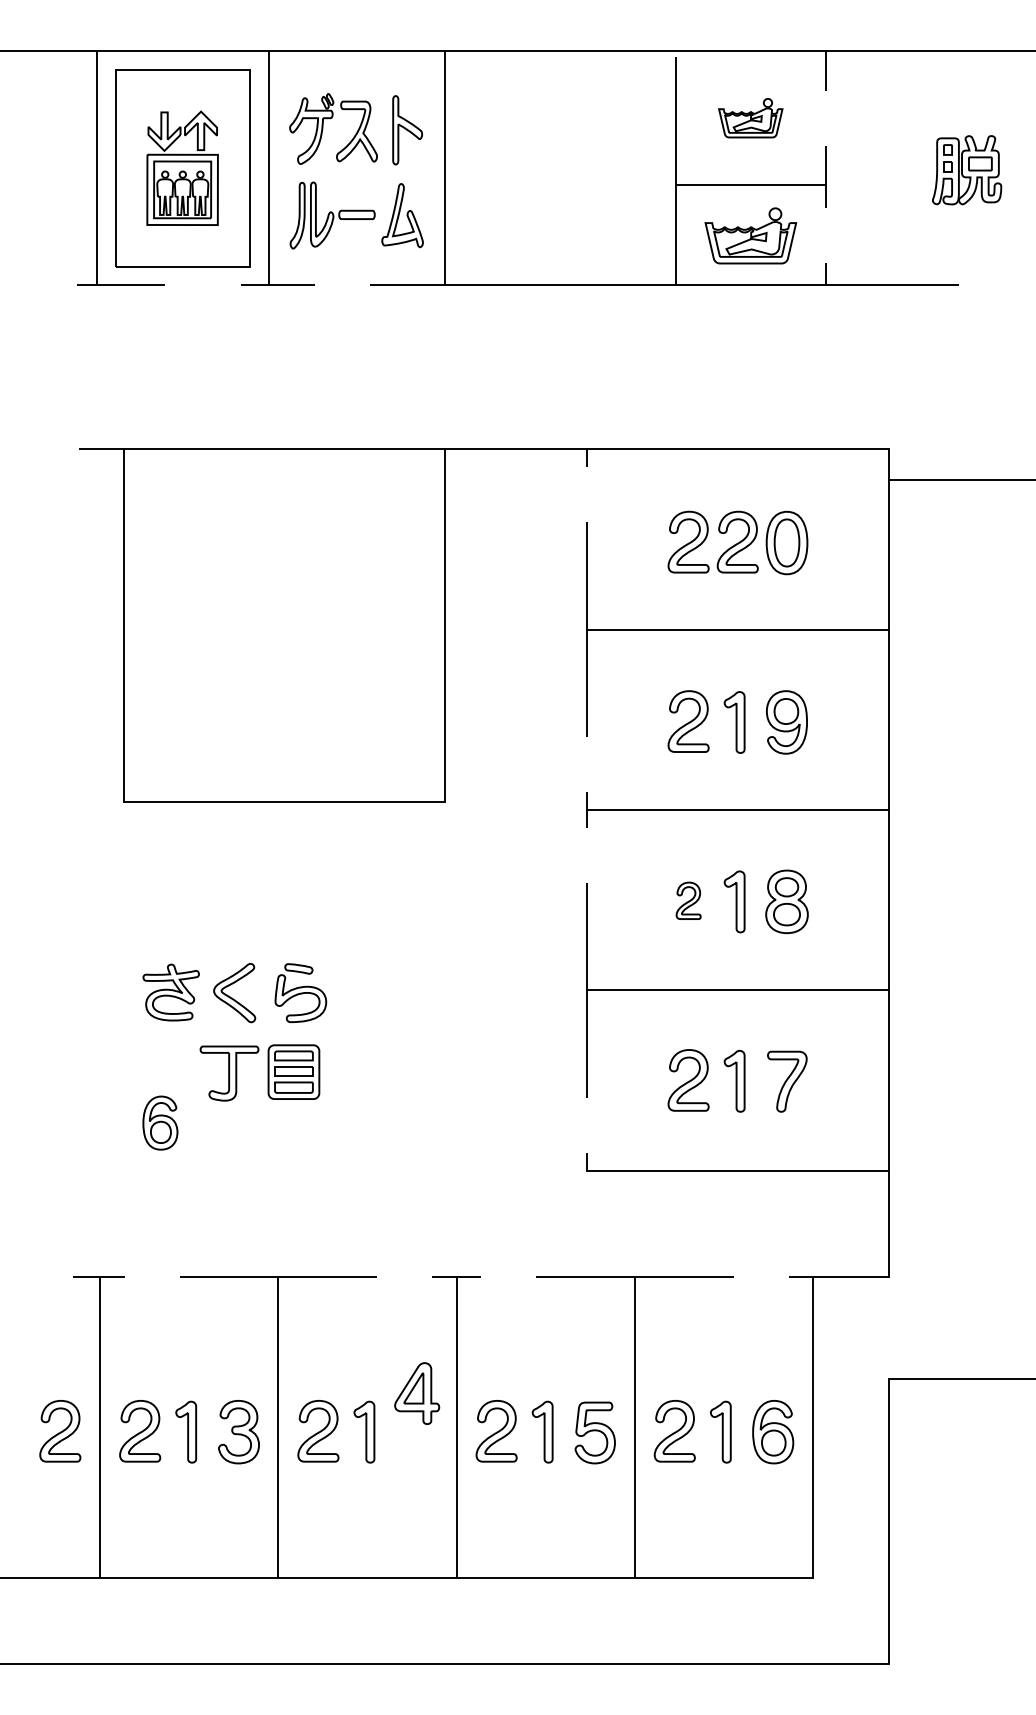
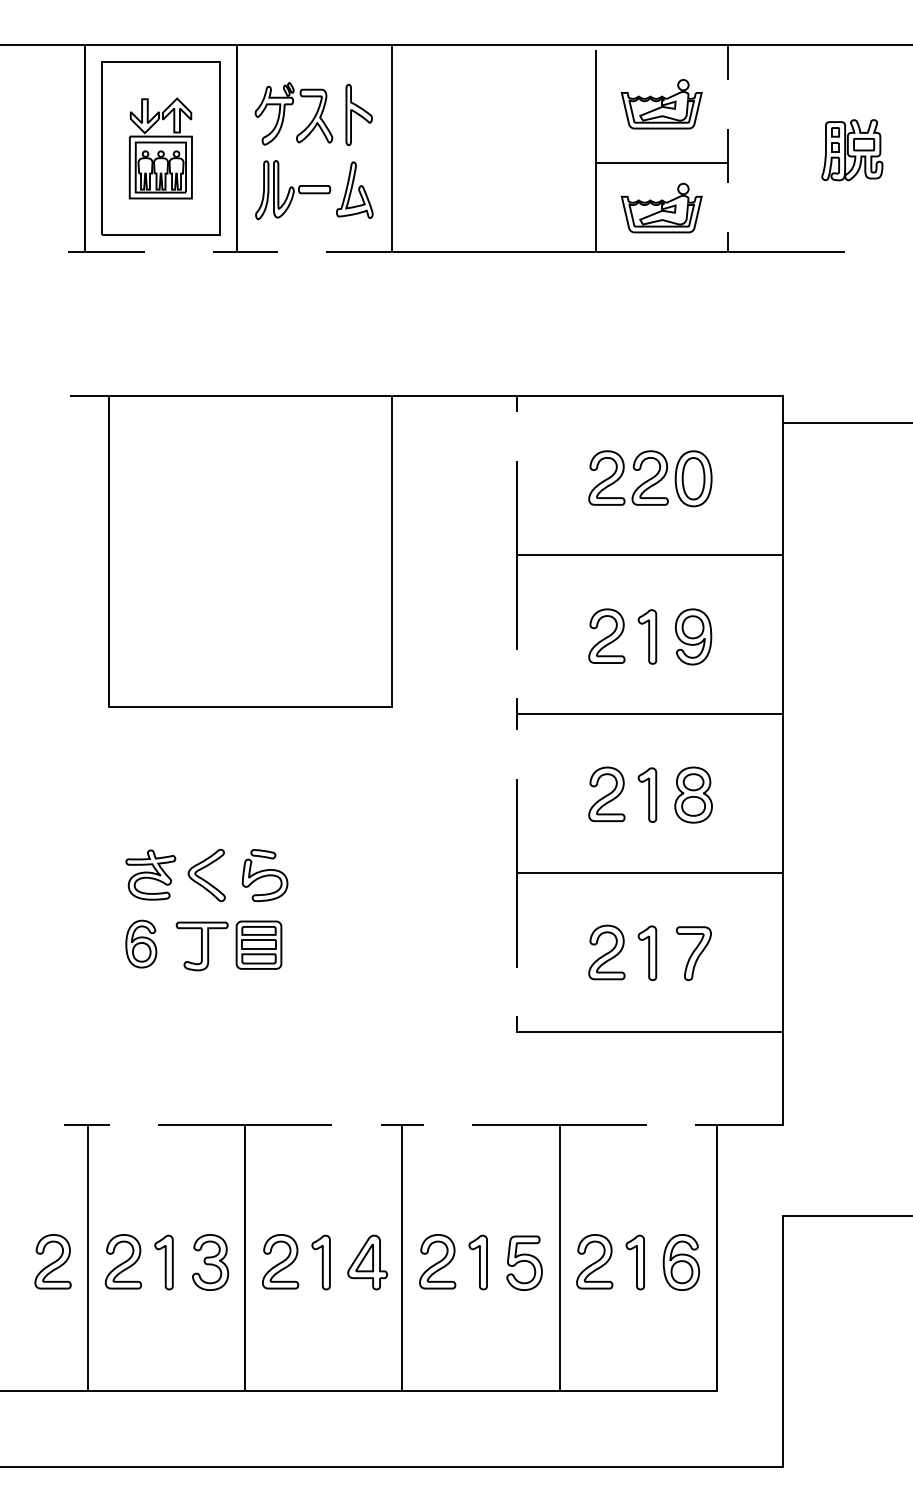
part: (750, 118) -> (661, 104), size x1.43
part: (688, 900) -> (606, 793), size x1.67
part: (160, 1122) -> (141, 943), moved
part: (417, 1393) -> (367, 1262), moved

